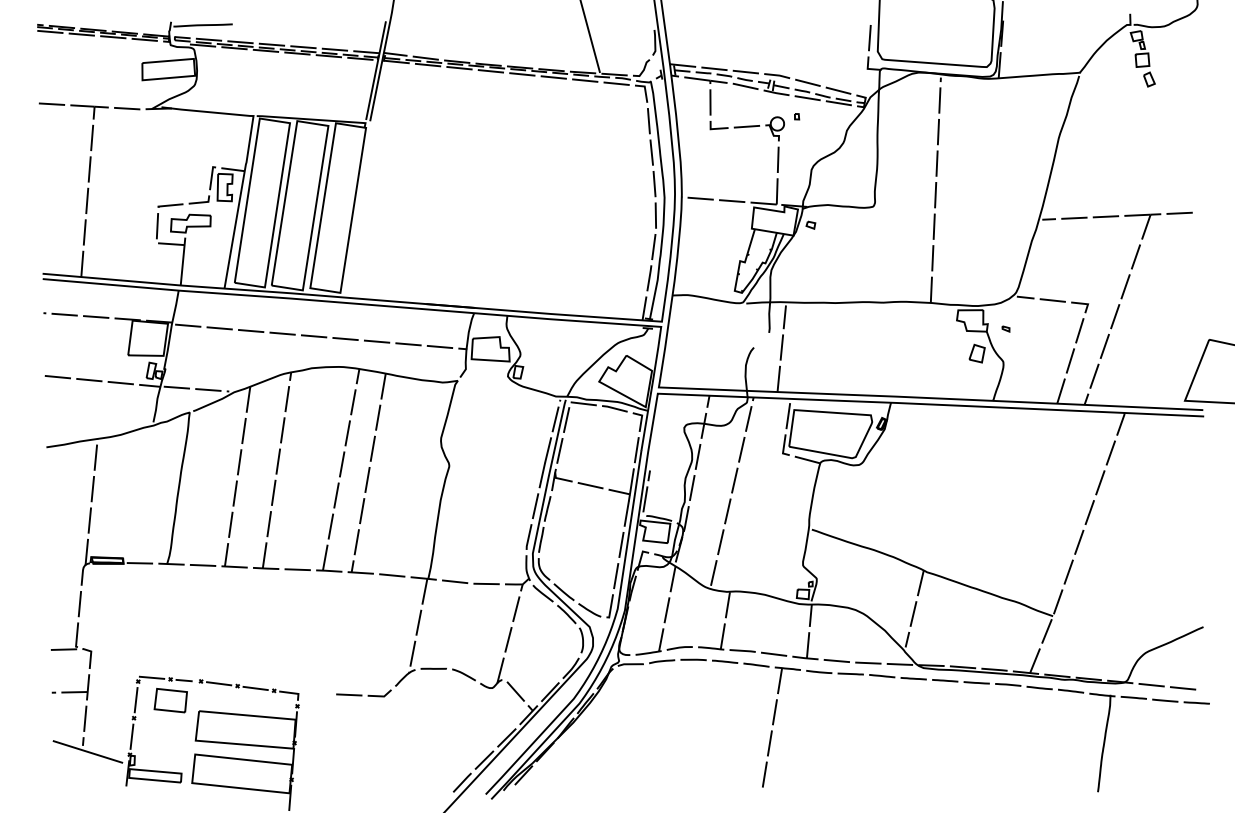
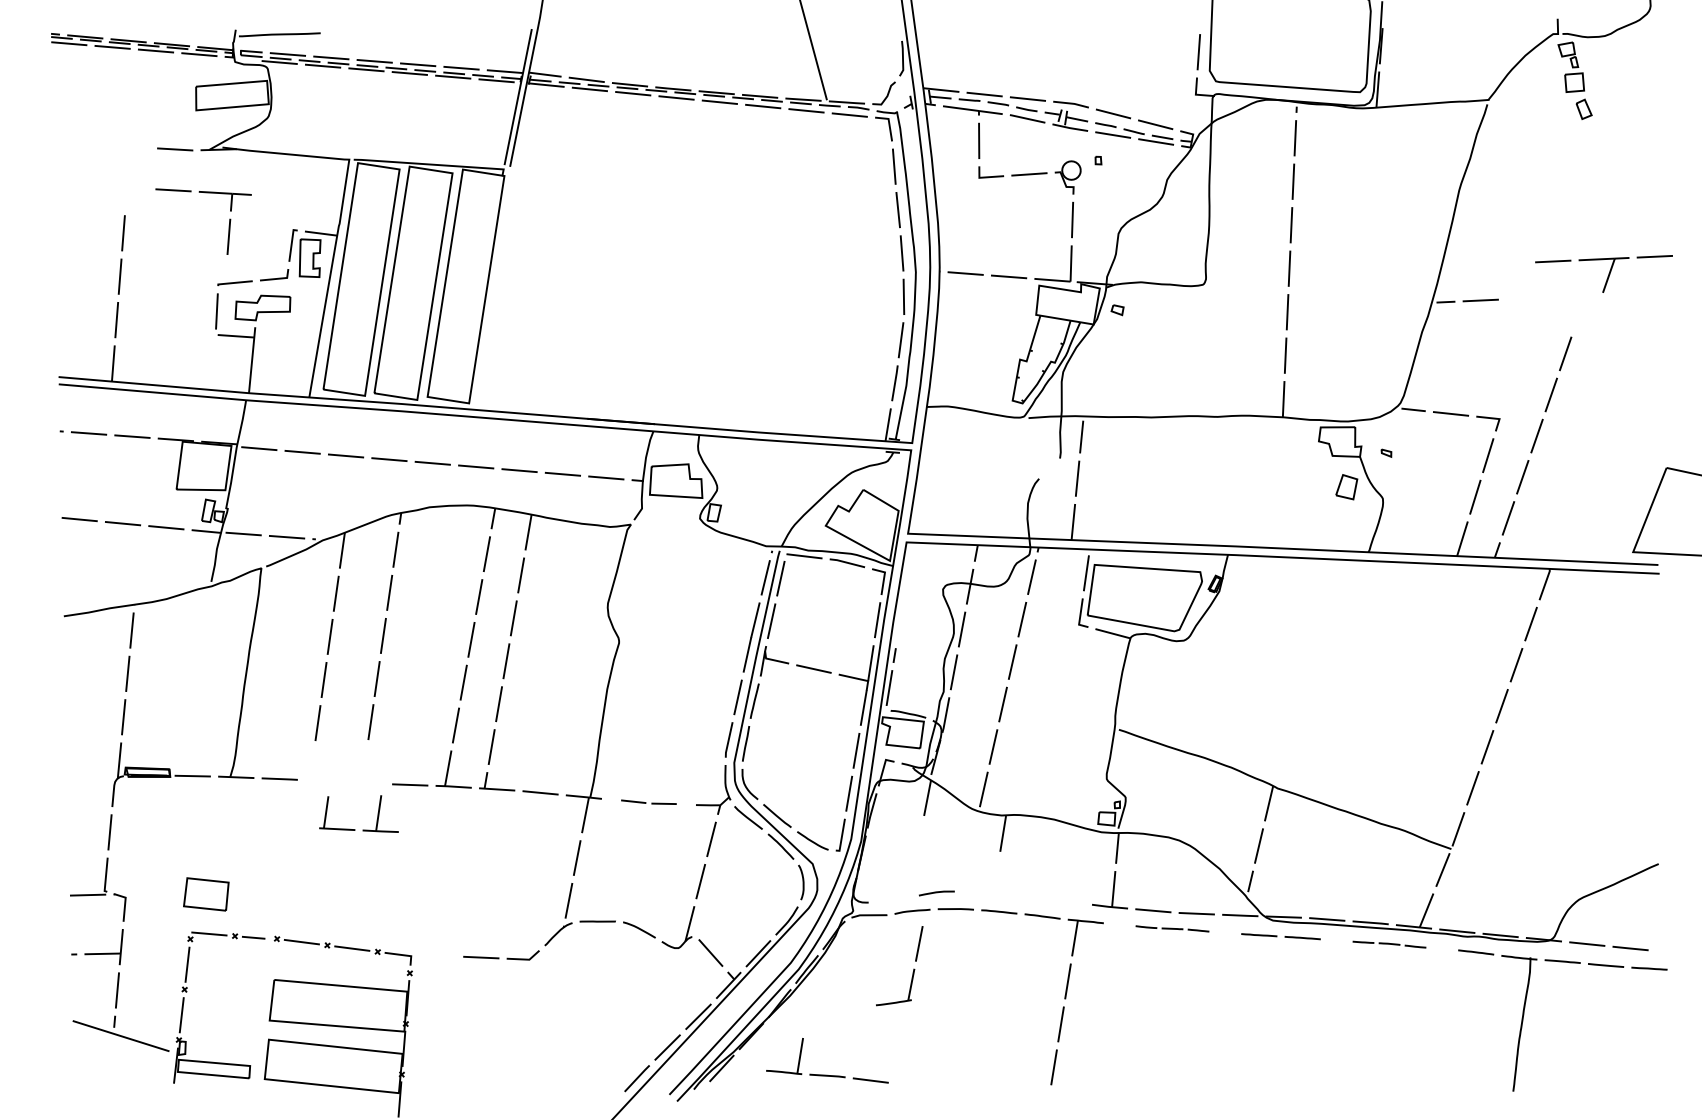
part: (91, 129) -> (228, 225), moved
part: (1142, 225) -> (1603, 273), moved
part: (247, 567) -> (355, 829), moved
part: (470, 581) -> (648, 801), size x0.7
part: (662, 628) -> (913, 968), moved
part: (742, 649) -> (827, 1074), moved
part: (850, 673) -> (1172, 928), size x0.6
part: (1008, 685) -> (1389, 944), size x0.6
part: (170, 700) -> (206, 894), moved

